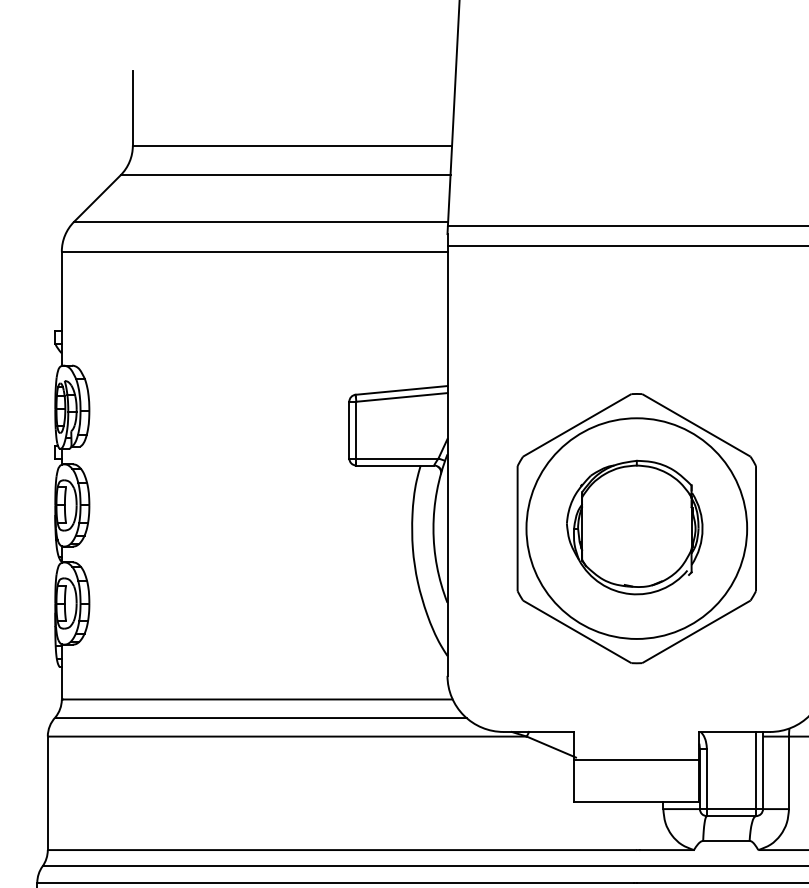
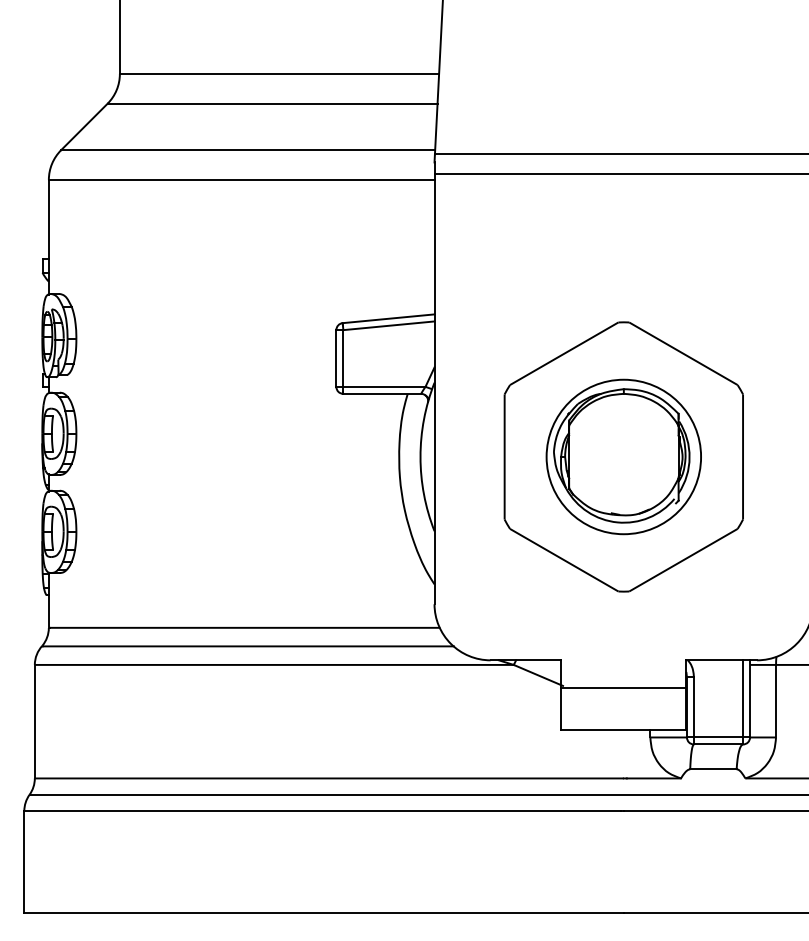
circle: (636, 528) -> (623, 456), size x0.7

